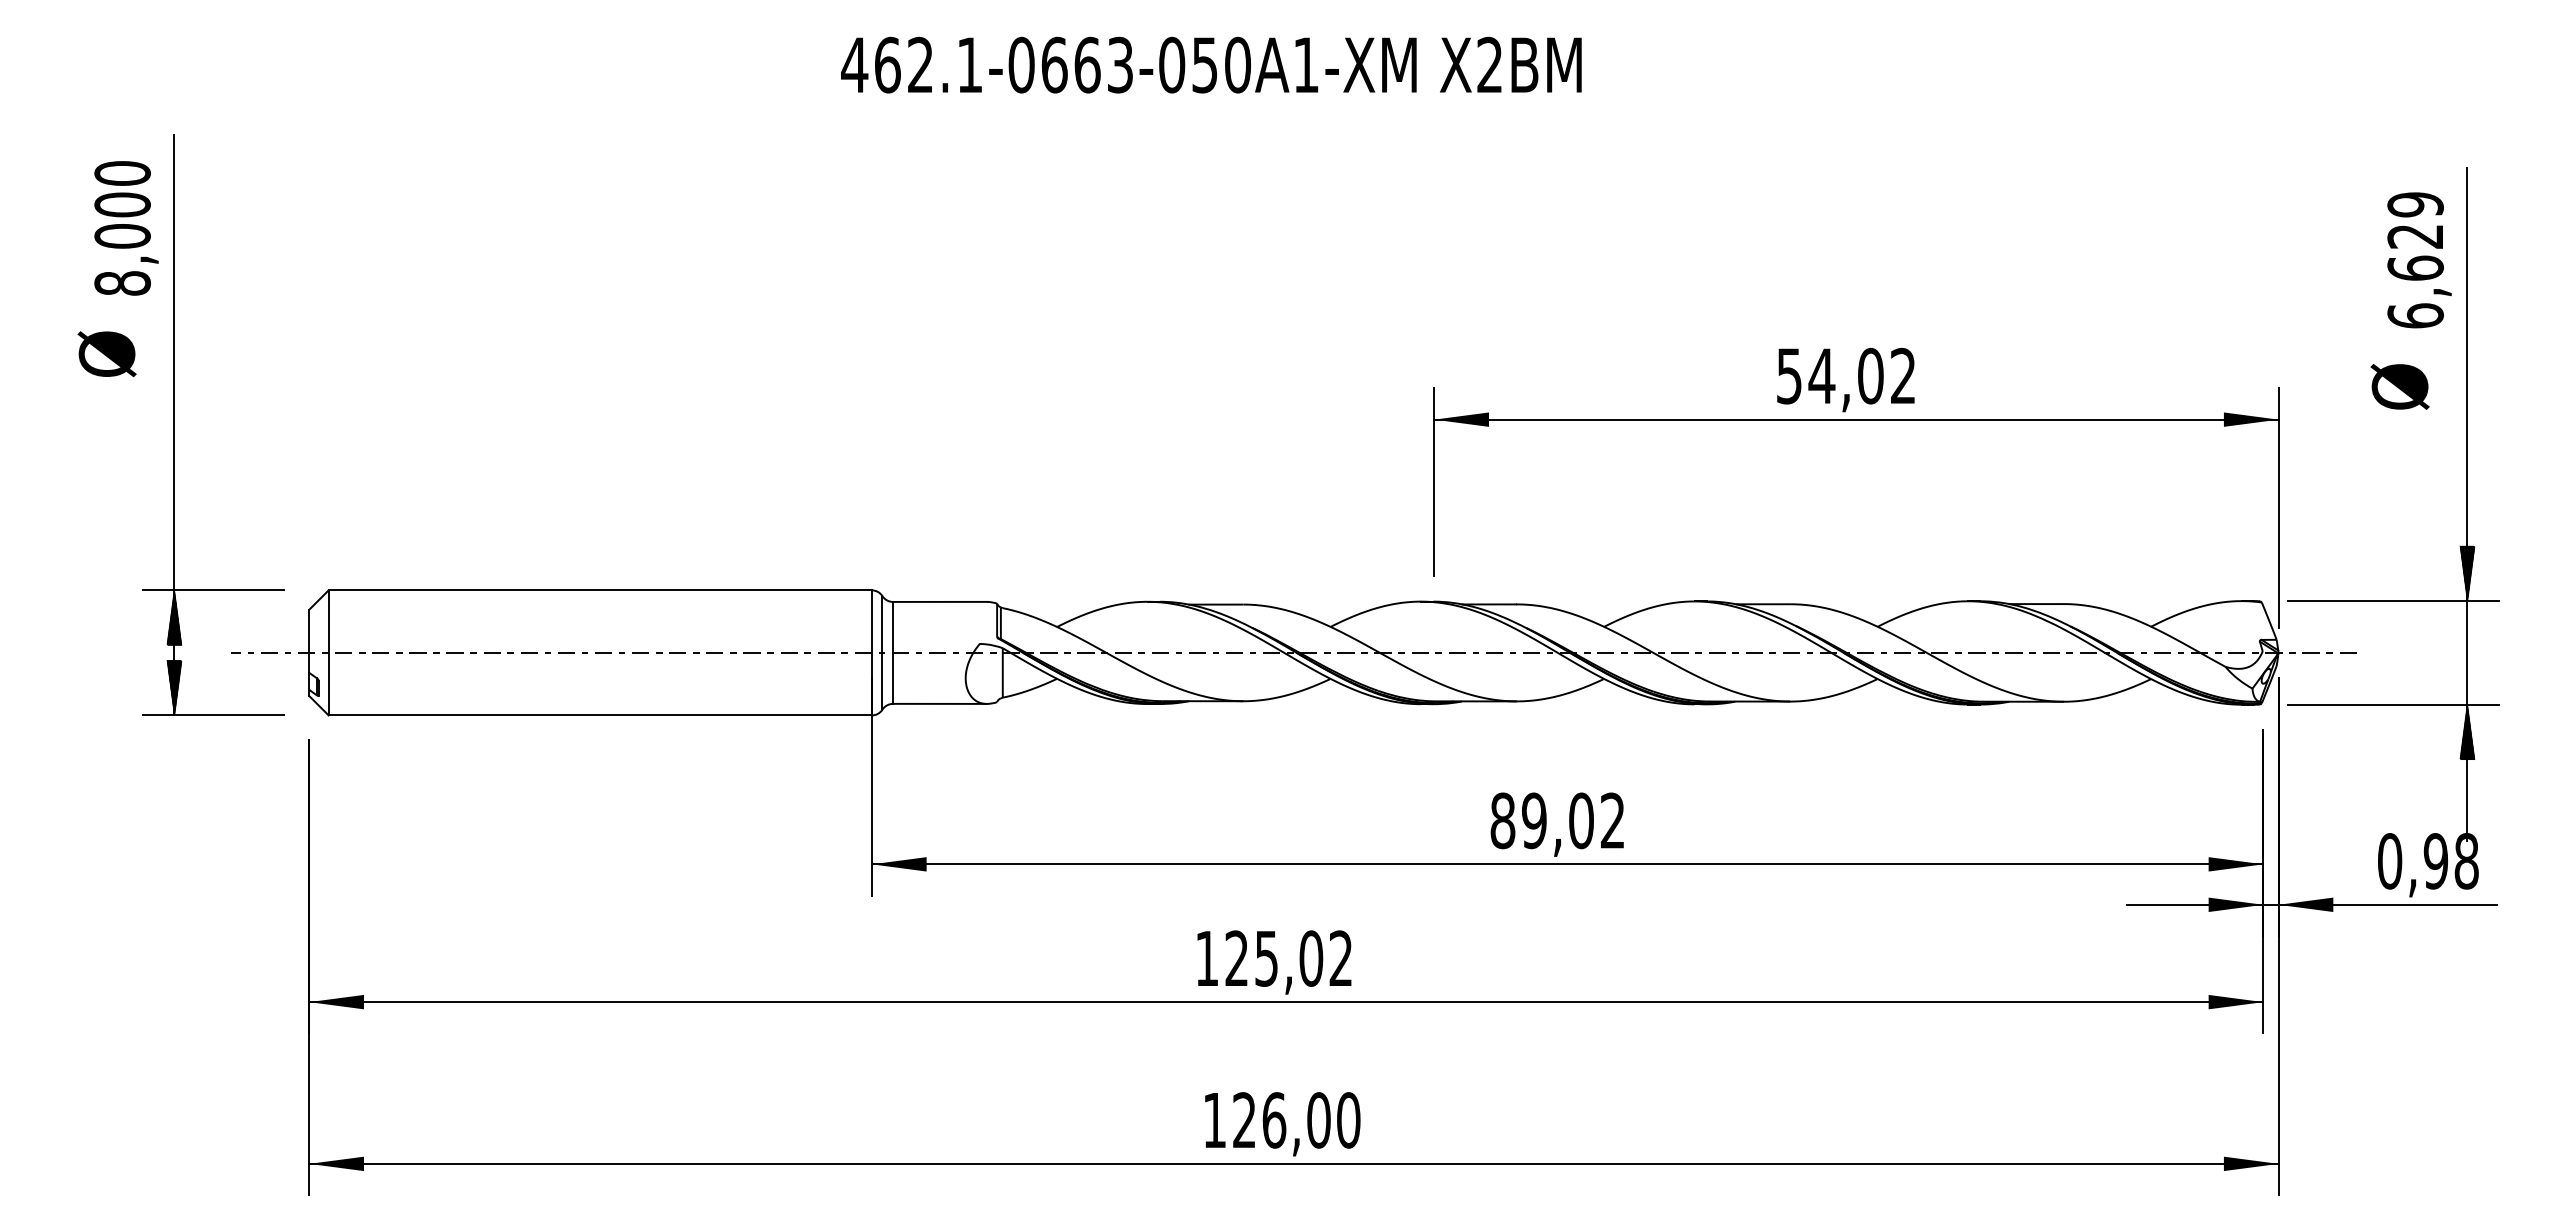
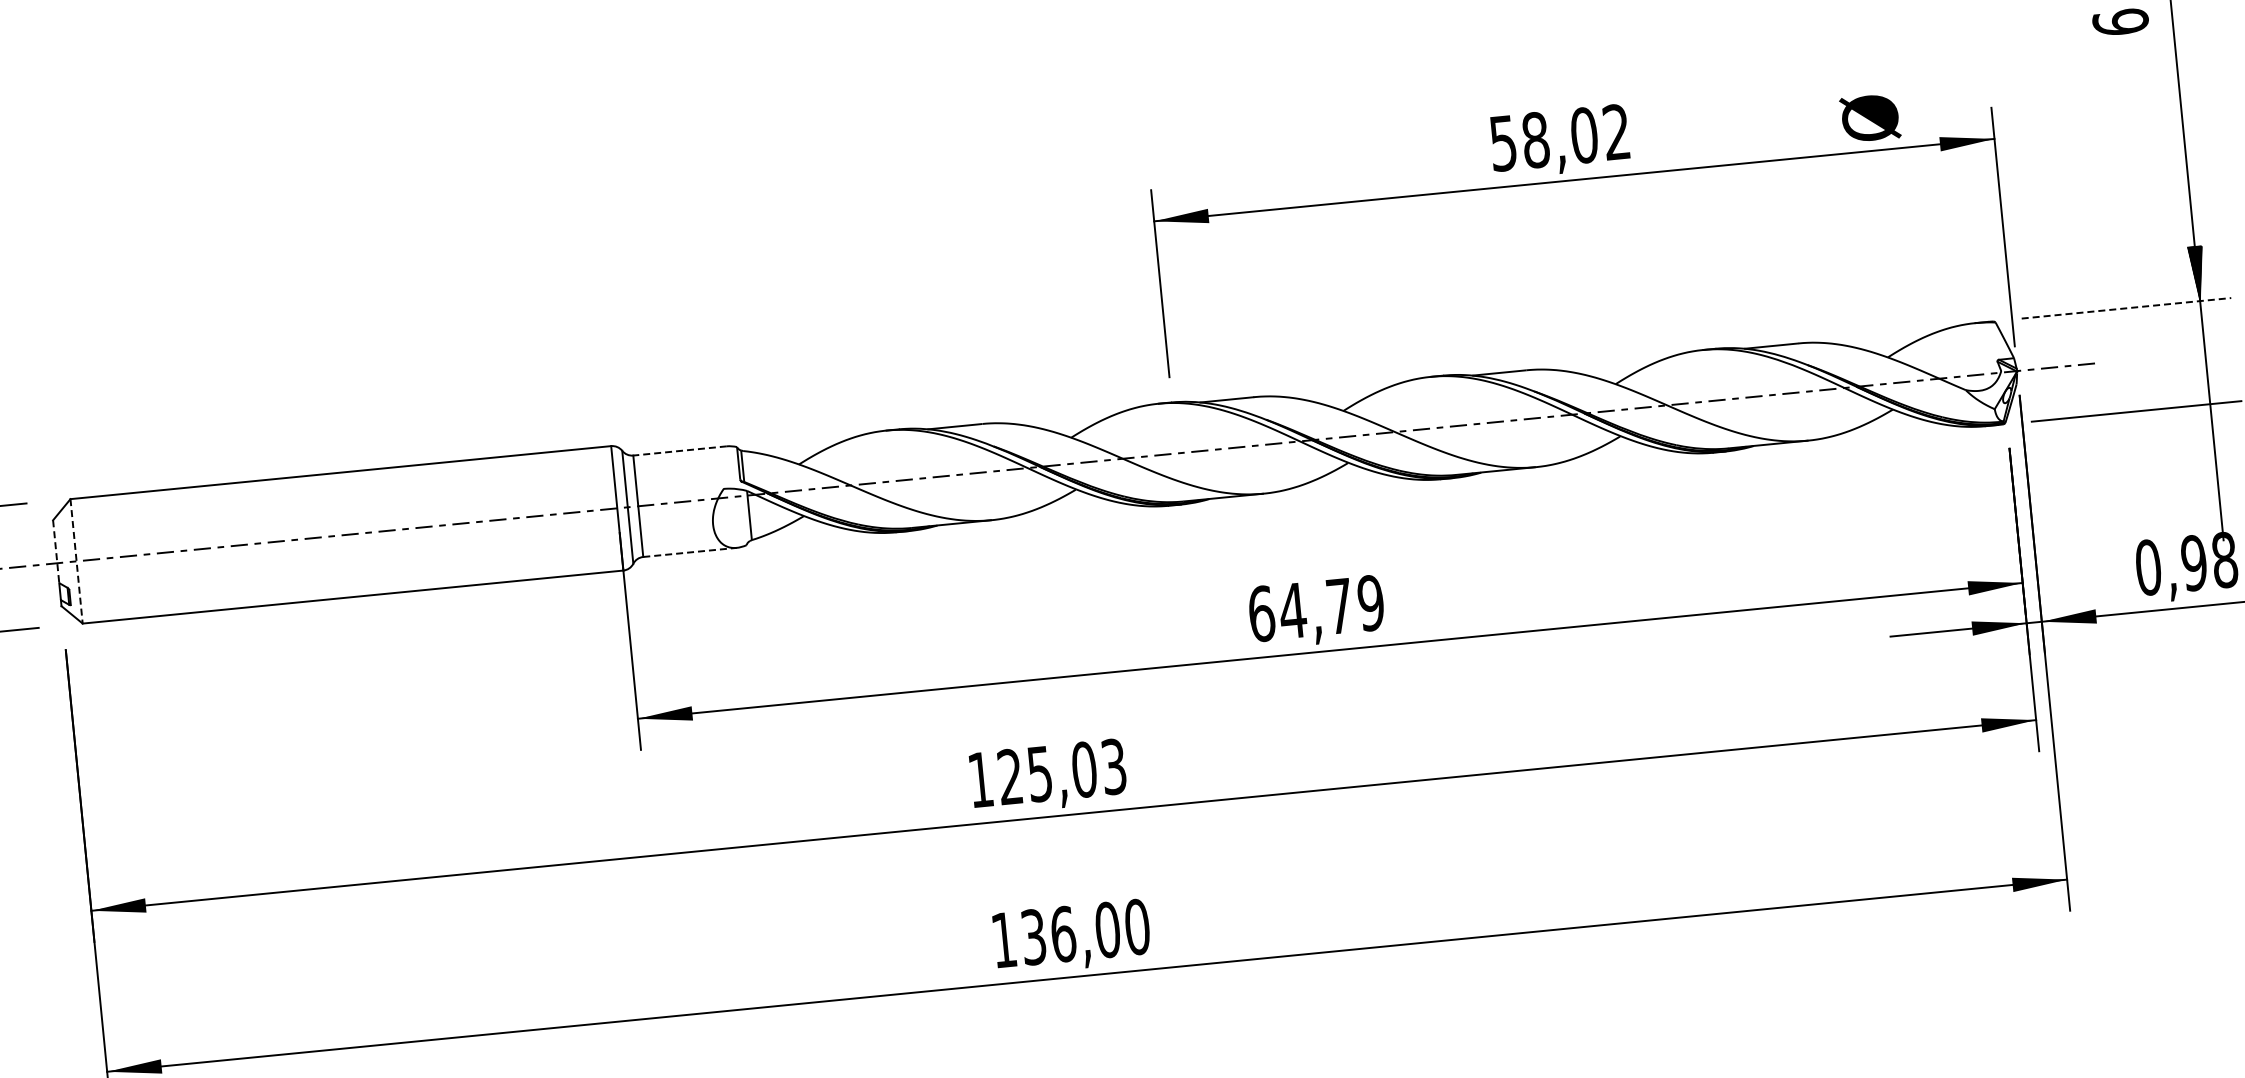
text: (1821, 375) -> (1535, 139), 54,02 -> 58,02
text: (2399, 386) -> (1869, 117), moved
line: (940, 601) -> (680, 450), solid -> dashed
line: (2393, 601) -> (2126, 308), solid -> dashed
line: (309, 641) -> (56, 551), solid -> dashed
line: (328, 652) -> (76, 560), solid -> dashed
line: (940, 703) -> (690, 552), solid -> dashed
hatch: (2467, 731) -> (2212, 430), removed
text: (1557, 820) -> (1315, 608), 89,02 -> 64,79
text: (1340, 958) -> (1113, 766), 125,02 -> 125,03
text: (1244, 1120) -> (1033, 937), 126,00 -> 136,00

